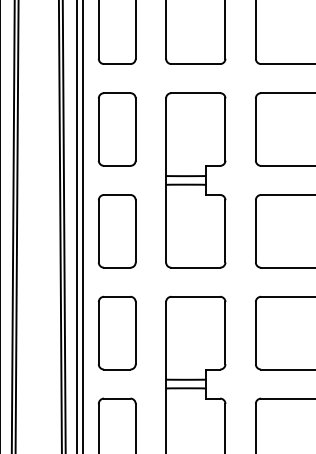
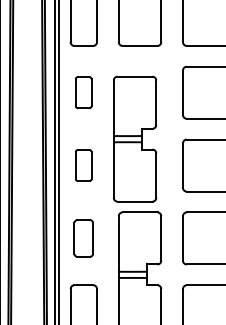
part: (116, 129) -> (83, 92), size x0.6
part: (196, 179) -> (135, 138), moved
part: (116, 231) -> (83, 165), size x0.6
part: (116, 333) -> (83, 238), size x0.7

